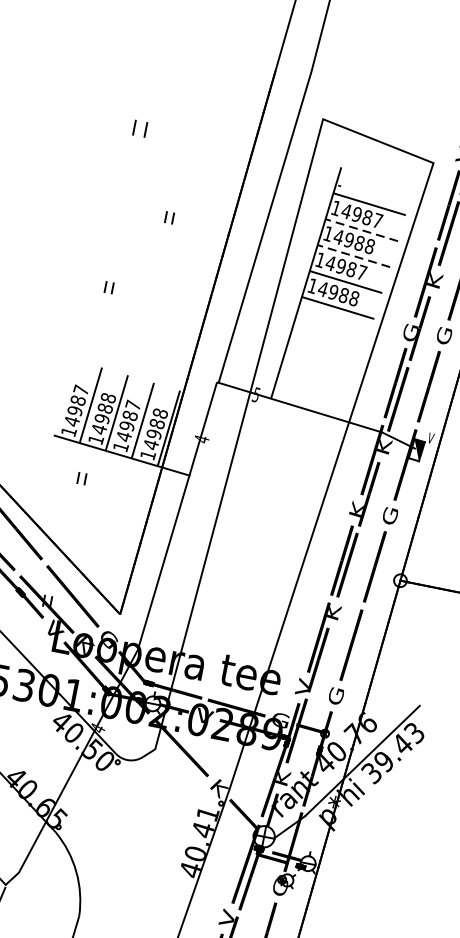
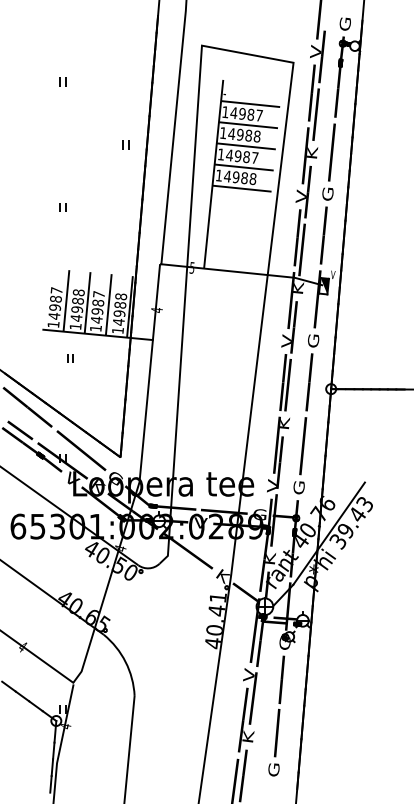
part: (139, 129) -> (62, 81), size x0.62
part: (169, 217) -> (125, 144), moved
line: (361, 230) -> (248, 125), dashed -> solid
line: (354, 256) -> (246, 146), dashed -> solid
text: (409, 332) -> (300, 196), G -> V
text: (356, 508) -> (286, 340), K -> V

